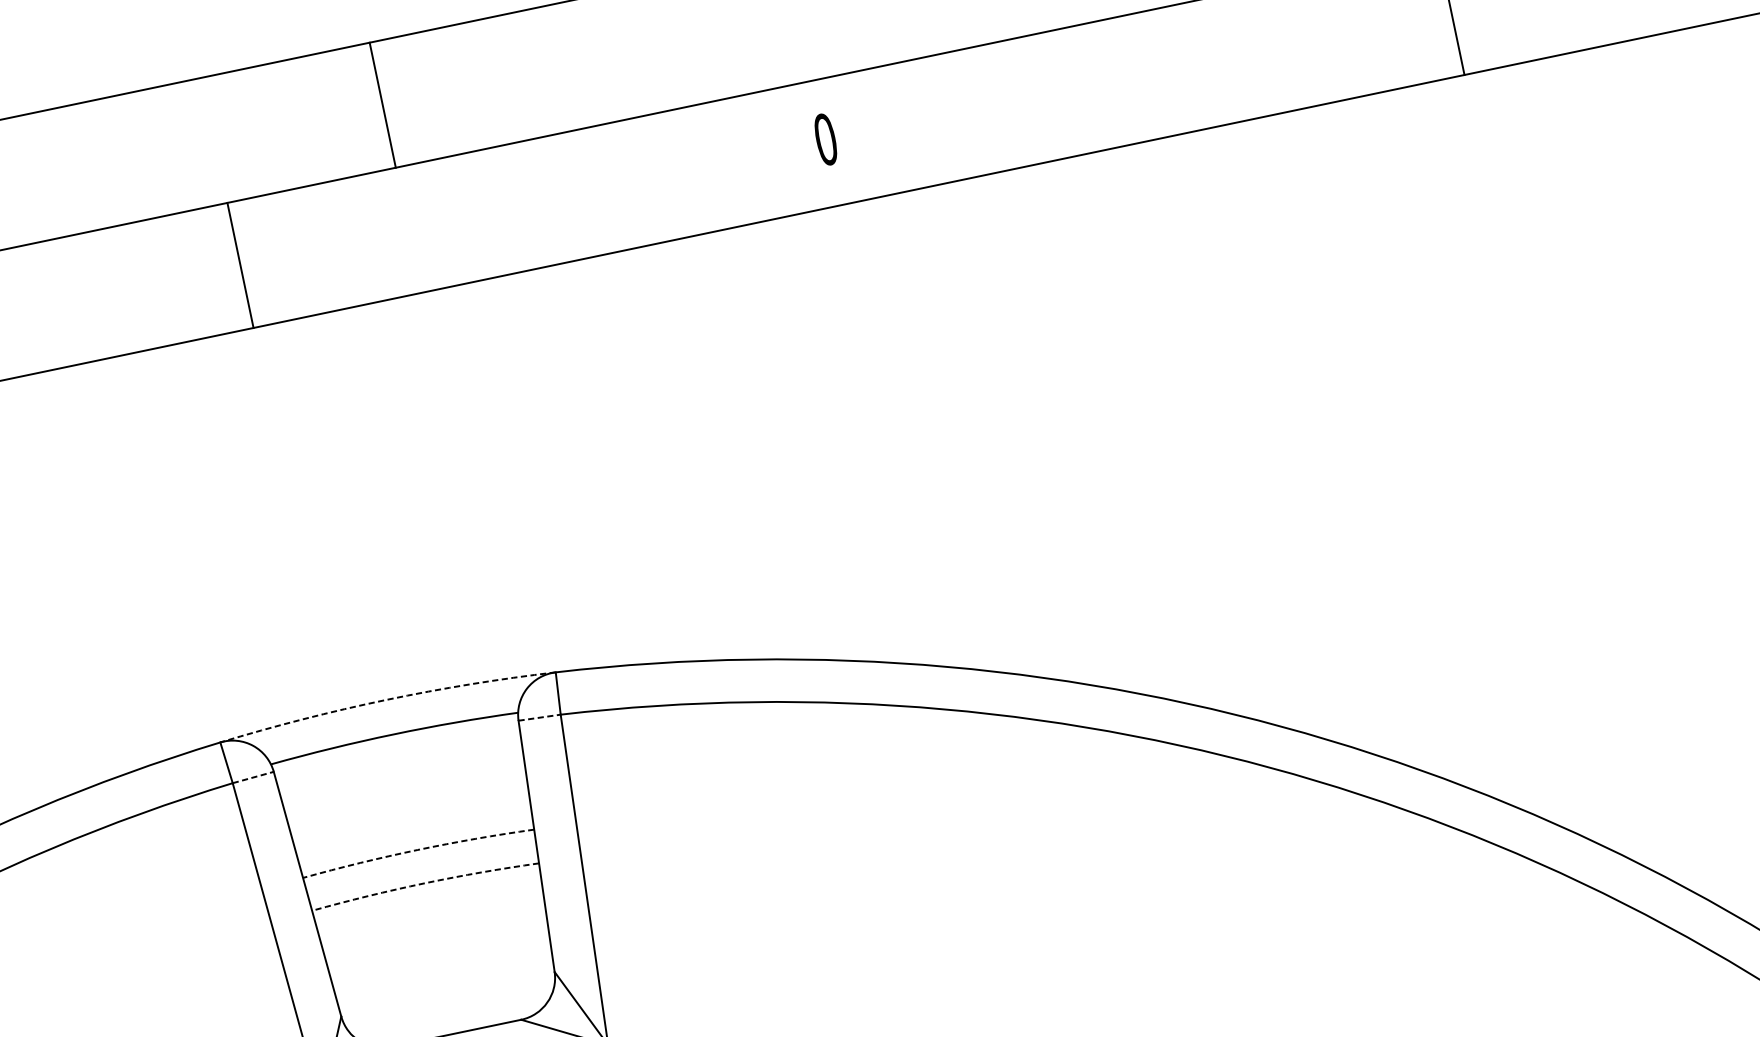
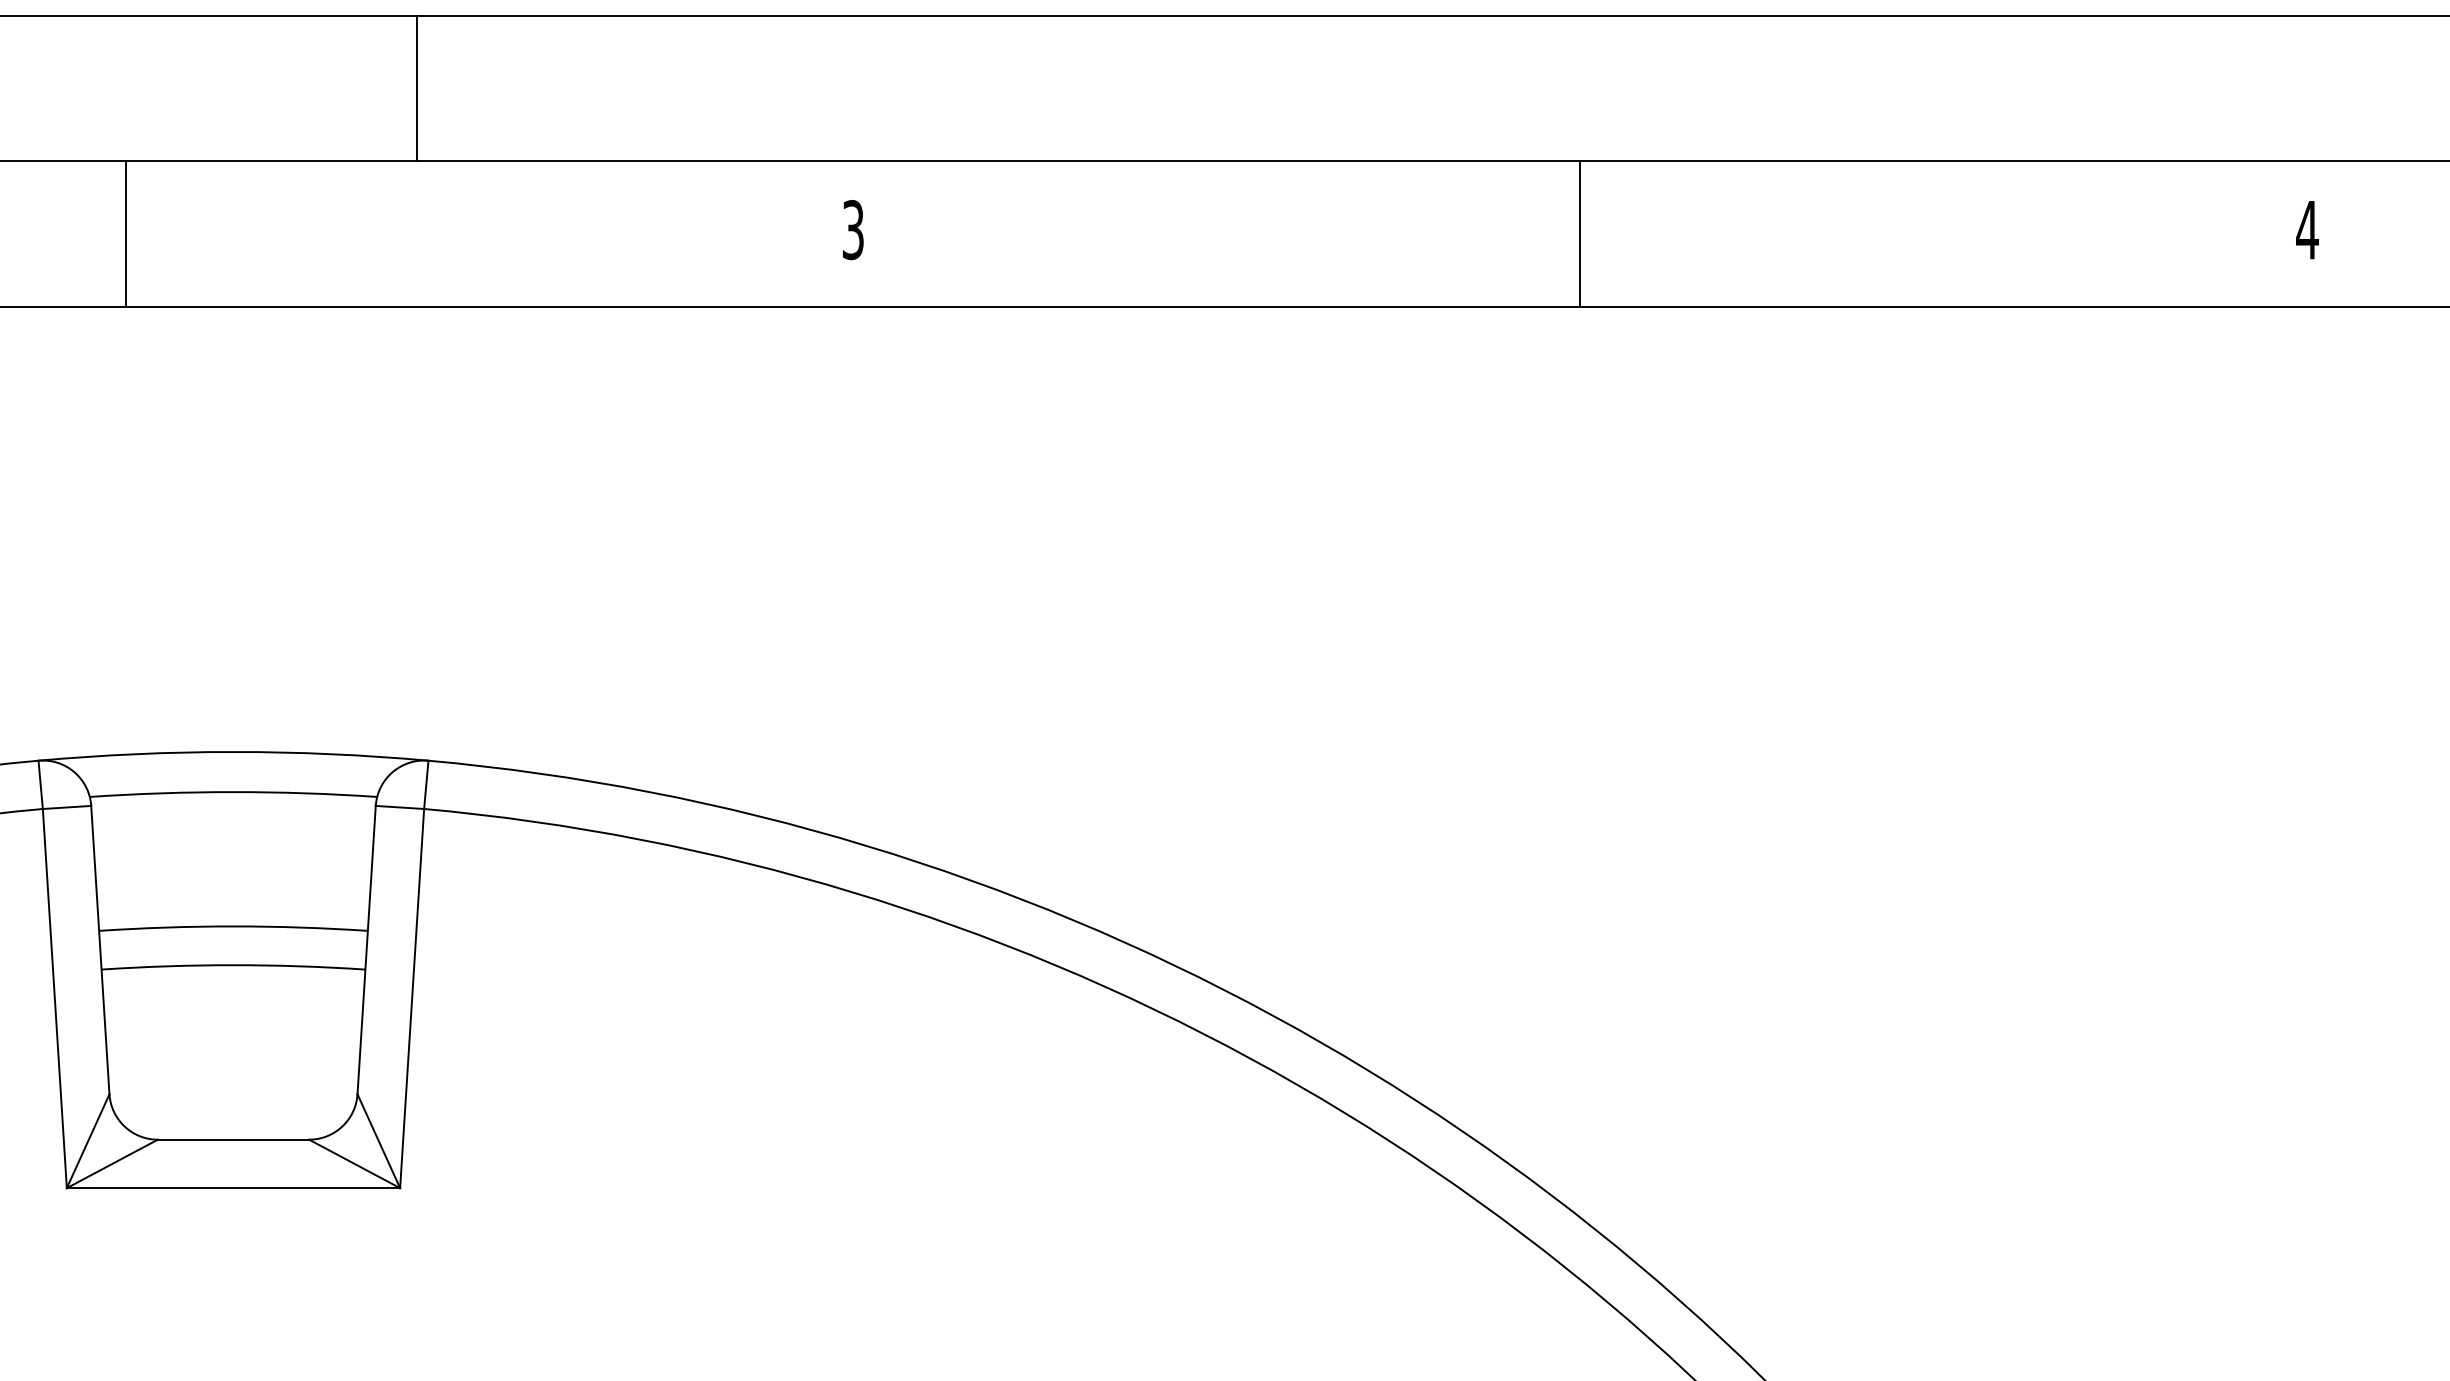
line: (382, 105) -> (416, 88), moved
text: (826, 139) -> (853, 230), 0 -> 3
line: (239, 265) -> (125, 233), moved
arc: (386, 699) -> (233, 751), dashed -> solid
line: (540, 717) -> (400, 807), dashed -> solid
line: (253, 777) -> (67, 807), dashed -> solid
arc: (417, 850) -> (233, 926), dashed -> solid
arc: (424, 883) -> (233, 965), dashed -> solid

